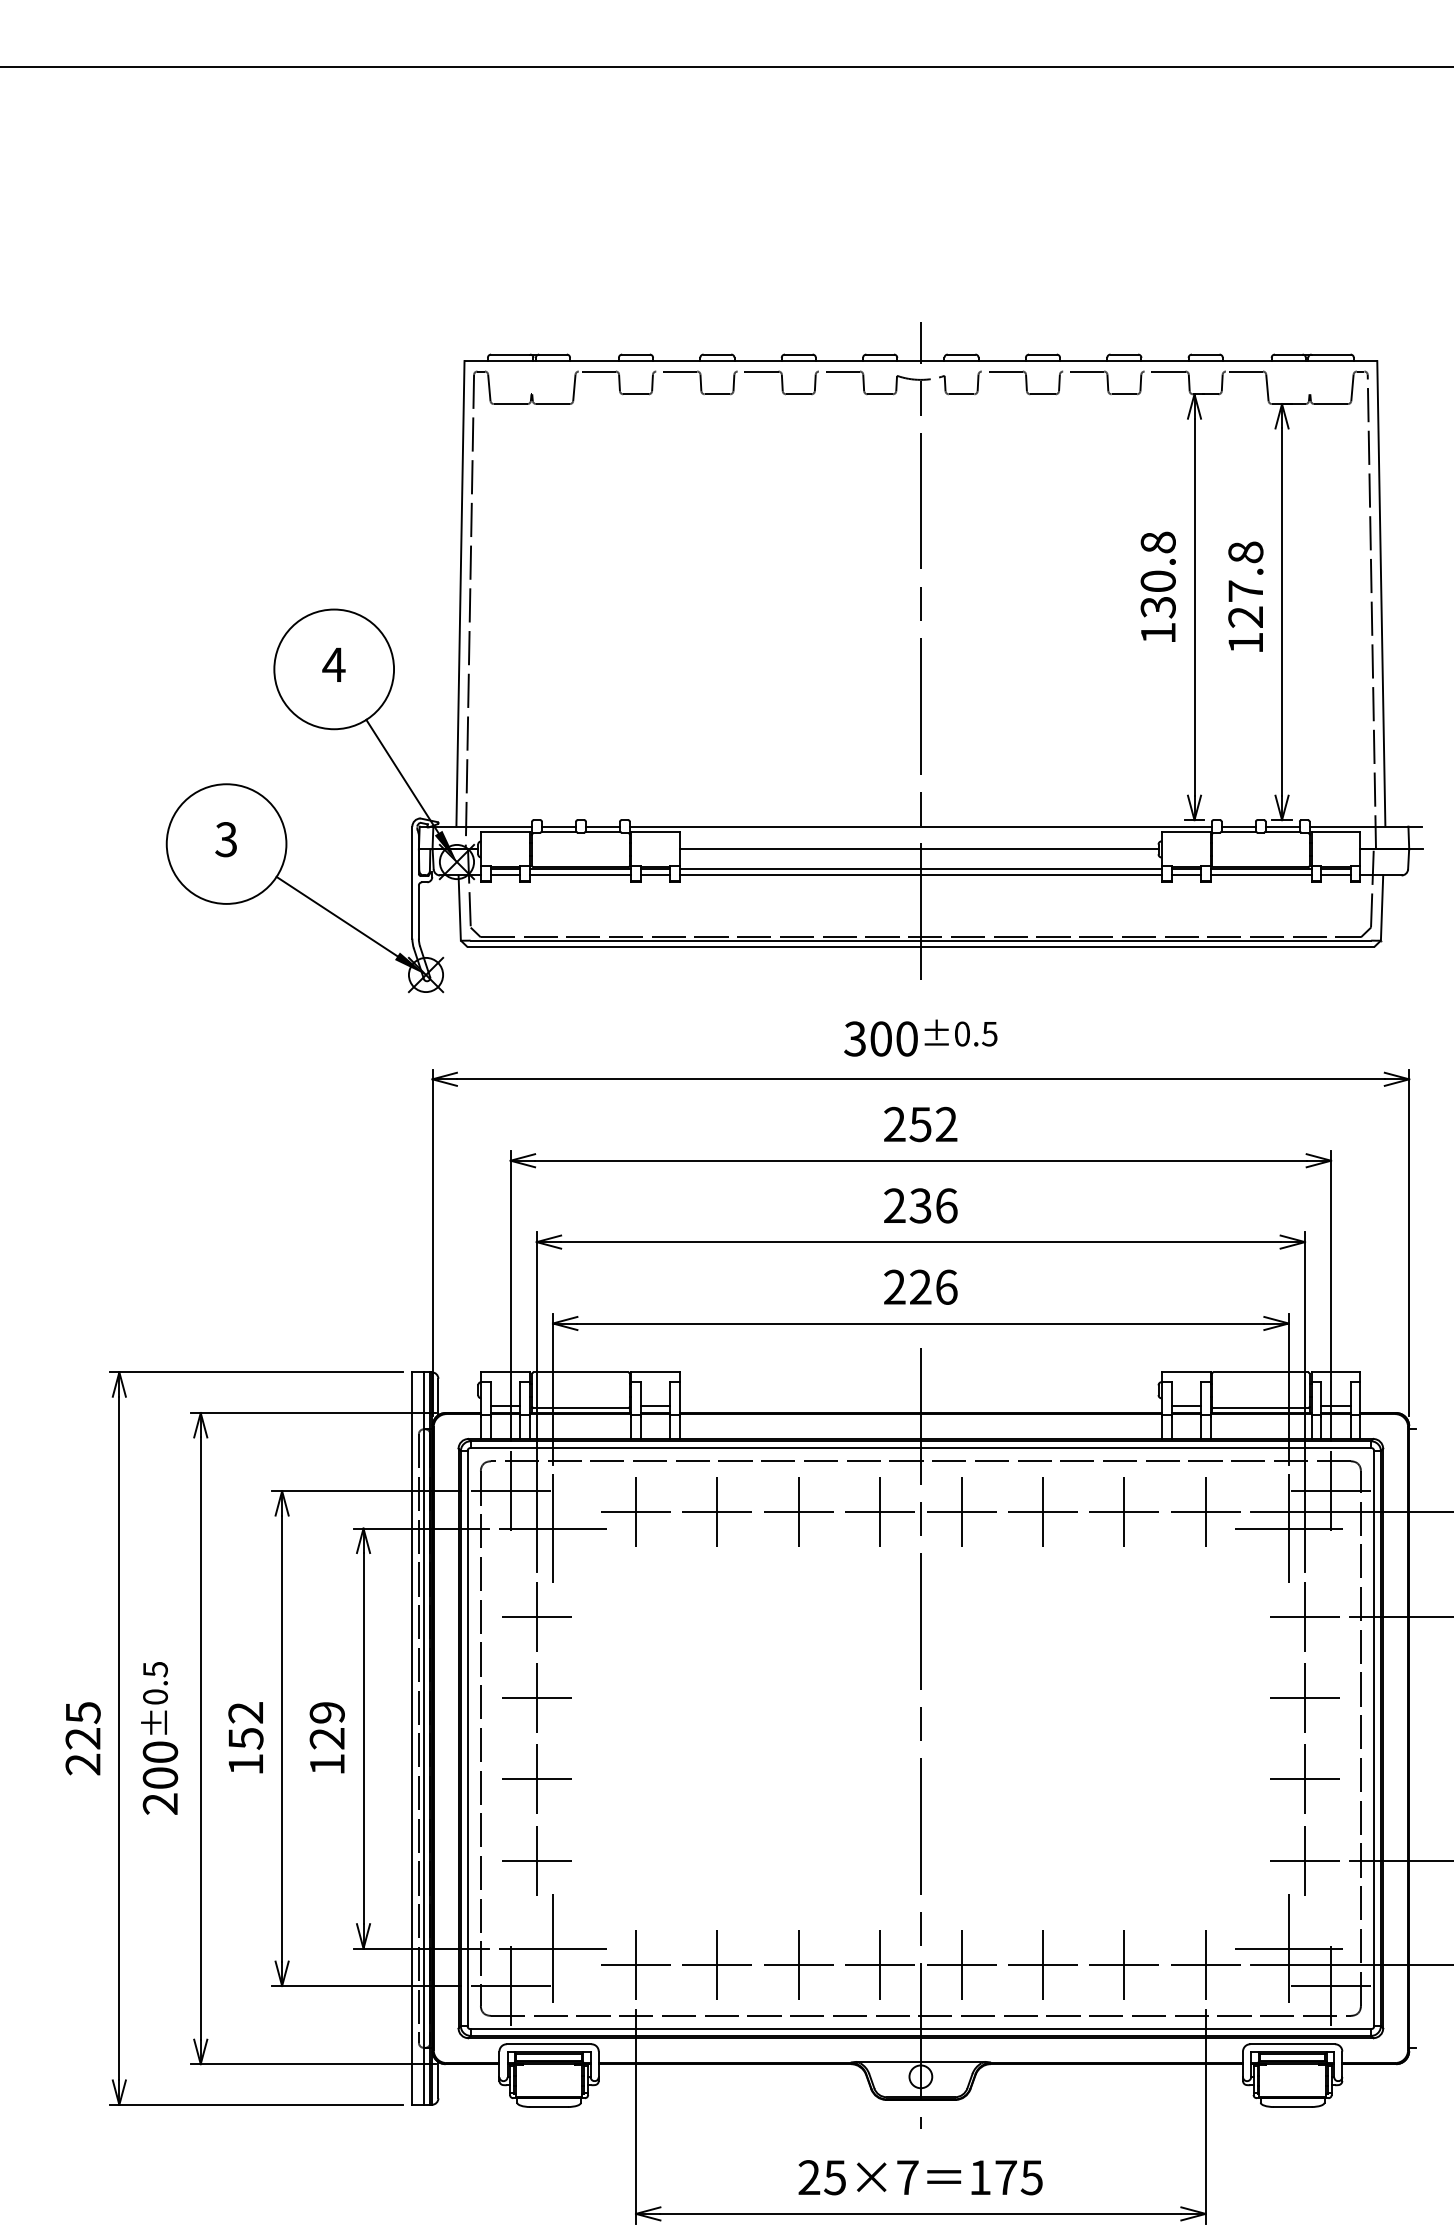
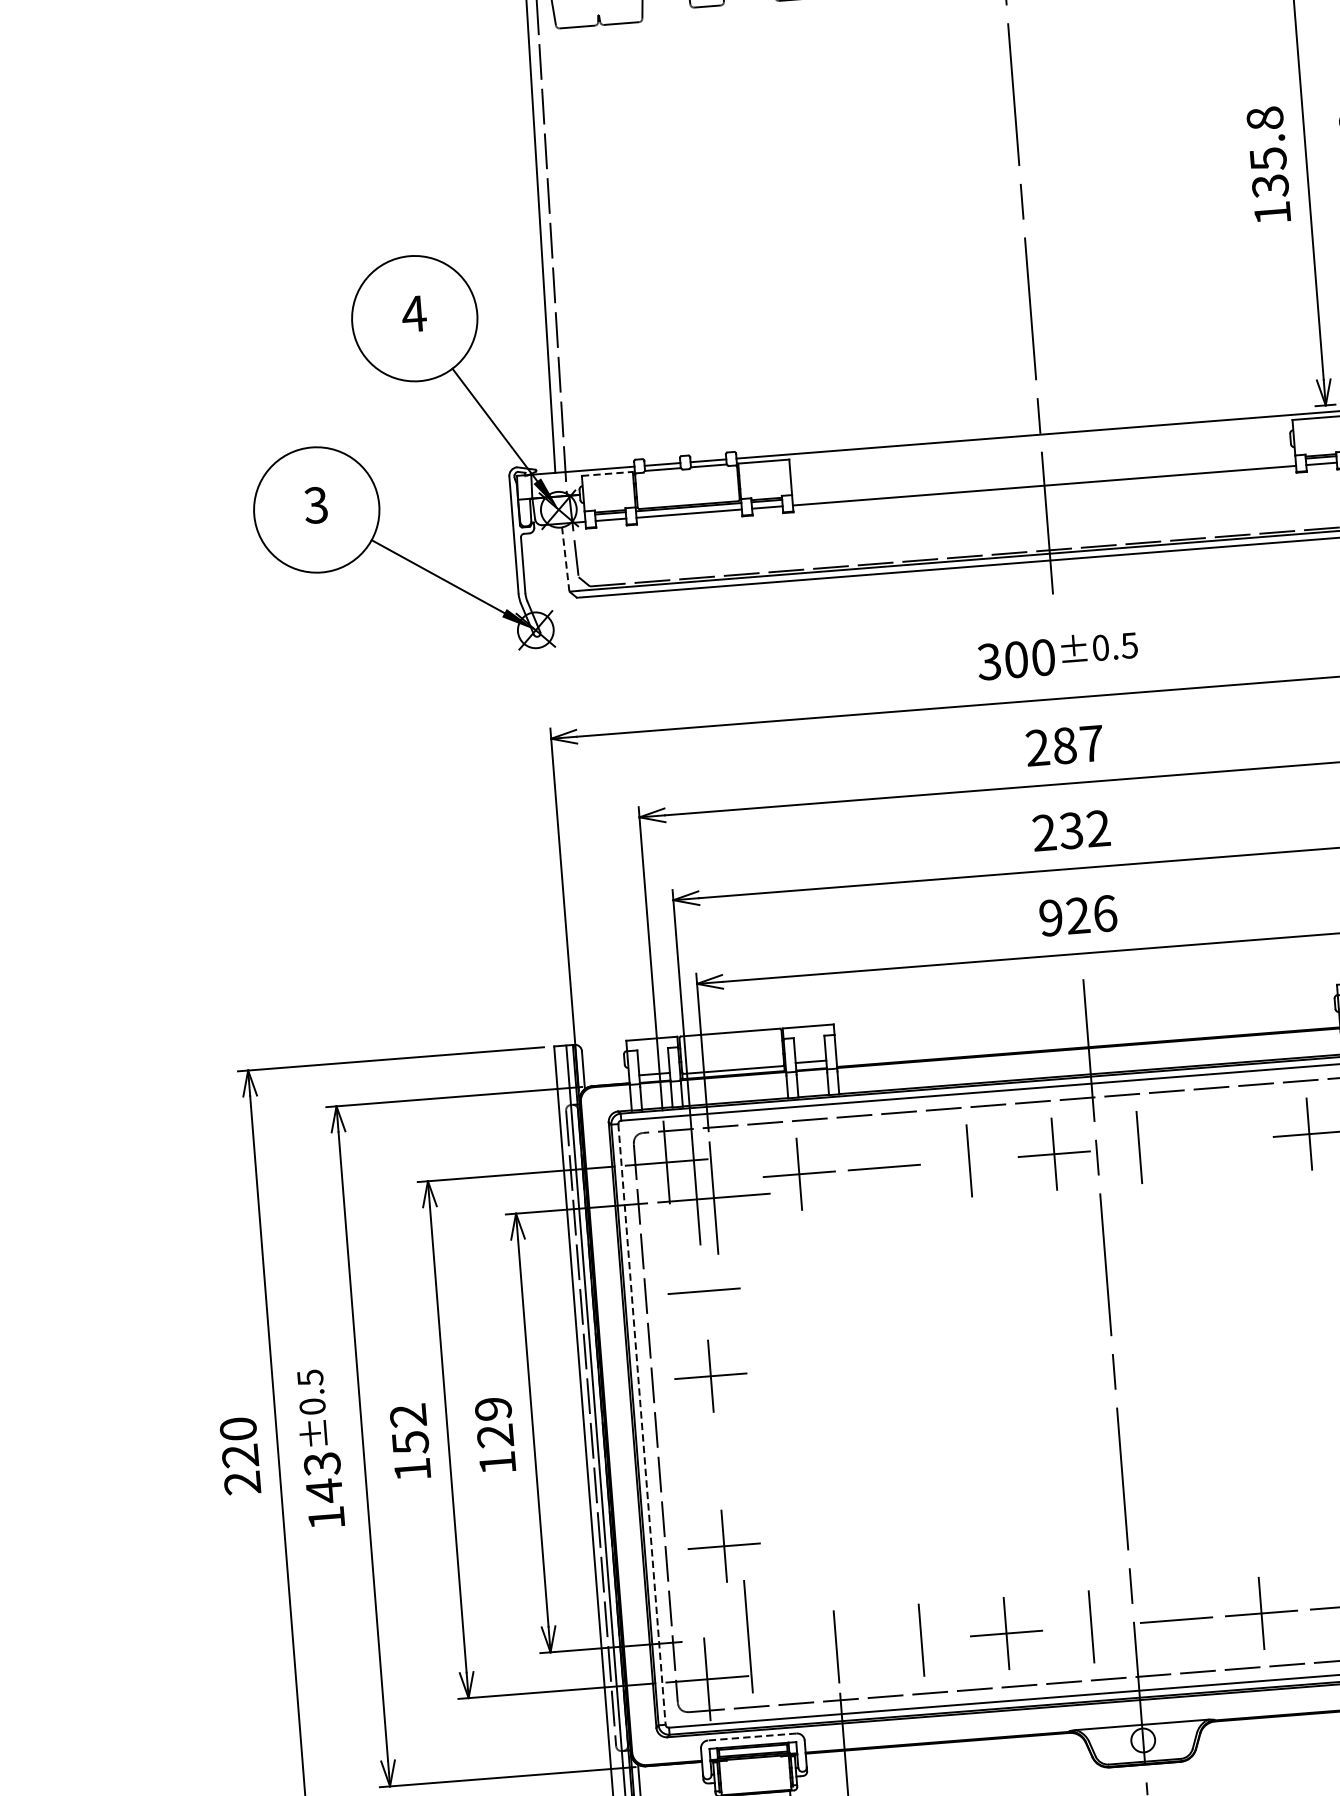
text: (1157, 581) -> (1267, 159), 130.8 -> 135.8
line: (506, 831) -> (608, 473), solid -> dashed
line: (919, 849) -> (1040, 458), removed
line: (920, 869) -> (1043, 479), removed
line: (459, 908) -> (565, 558), solid -> dashed
text: (933, 1124) -> (1078, 744), 252 -> 287
text: (946, 1205) -> (1098, 828), 236 -> 232
text: (894, 1287) -> (1050, 918), 226 -> 926
part: (1042, 1511) -> (1223, 1140), removed
line: (717, 1512) -> (884, 1167), removed
line: (798, 1512) -> (969, 1161), removed
line: (961, 1512) -> (1139, 1147), removed
line: (536, 1616) -> (703, 1291), removed
text: (82, 1713) -> (237, 1429), 225 -> 220
line: (467, 1738) -> (641, 1424), solid -> dashed
text: (160, 1777) -> (324, 1490), 200 -> 143
part: (536, 1778) -> (717, 1460), removed
line: (552, 1948) -> (747, 1636), removed
line: (636, 1964) -> (836, 1646), removed
line: (717, 1964) -> (921, 1639), removed
line: (880, 1964) -> (1091, 1626), removed
line: (961, 1964) -> (1176, 1619), removed
line: (548, 2044) -> (751, 1737), solid -> dashed

